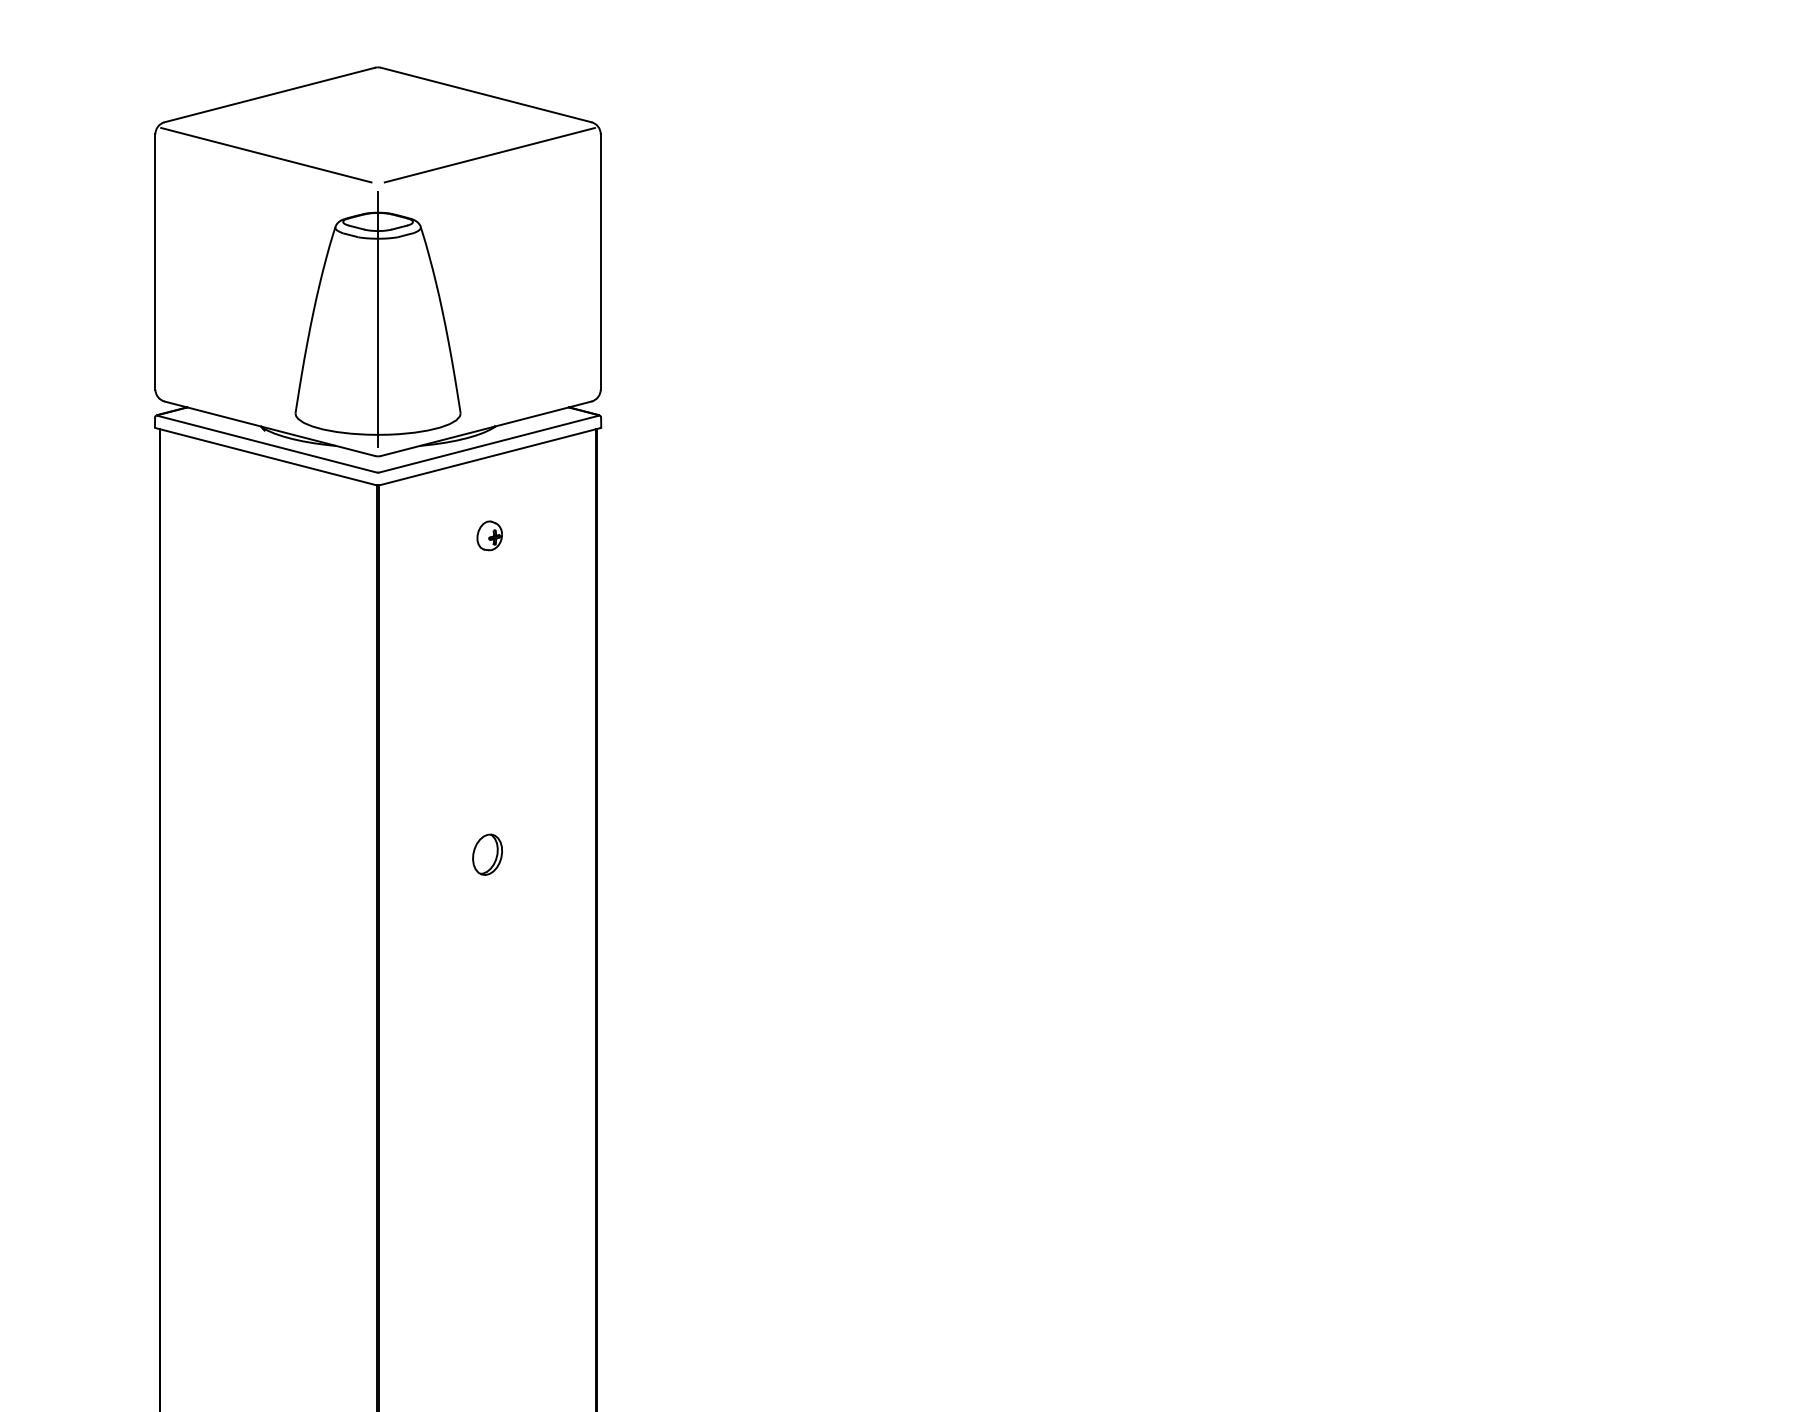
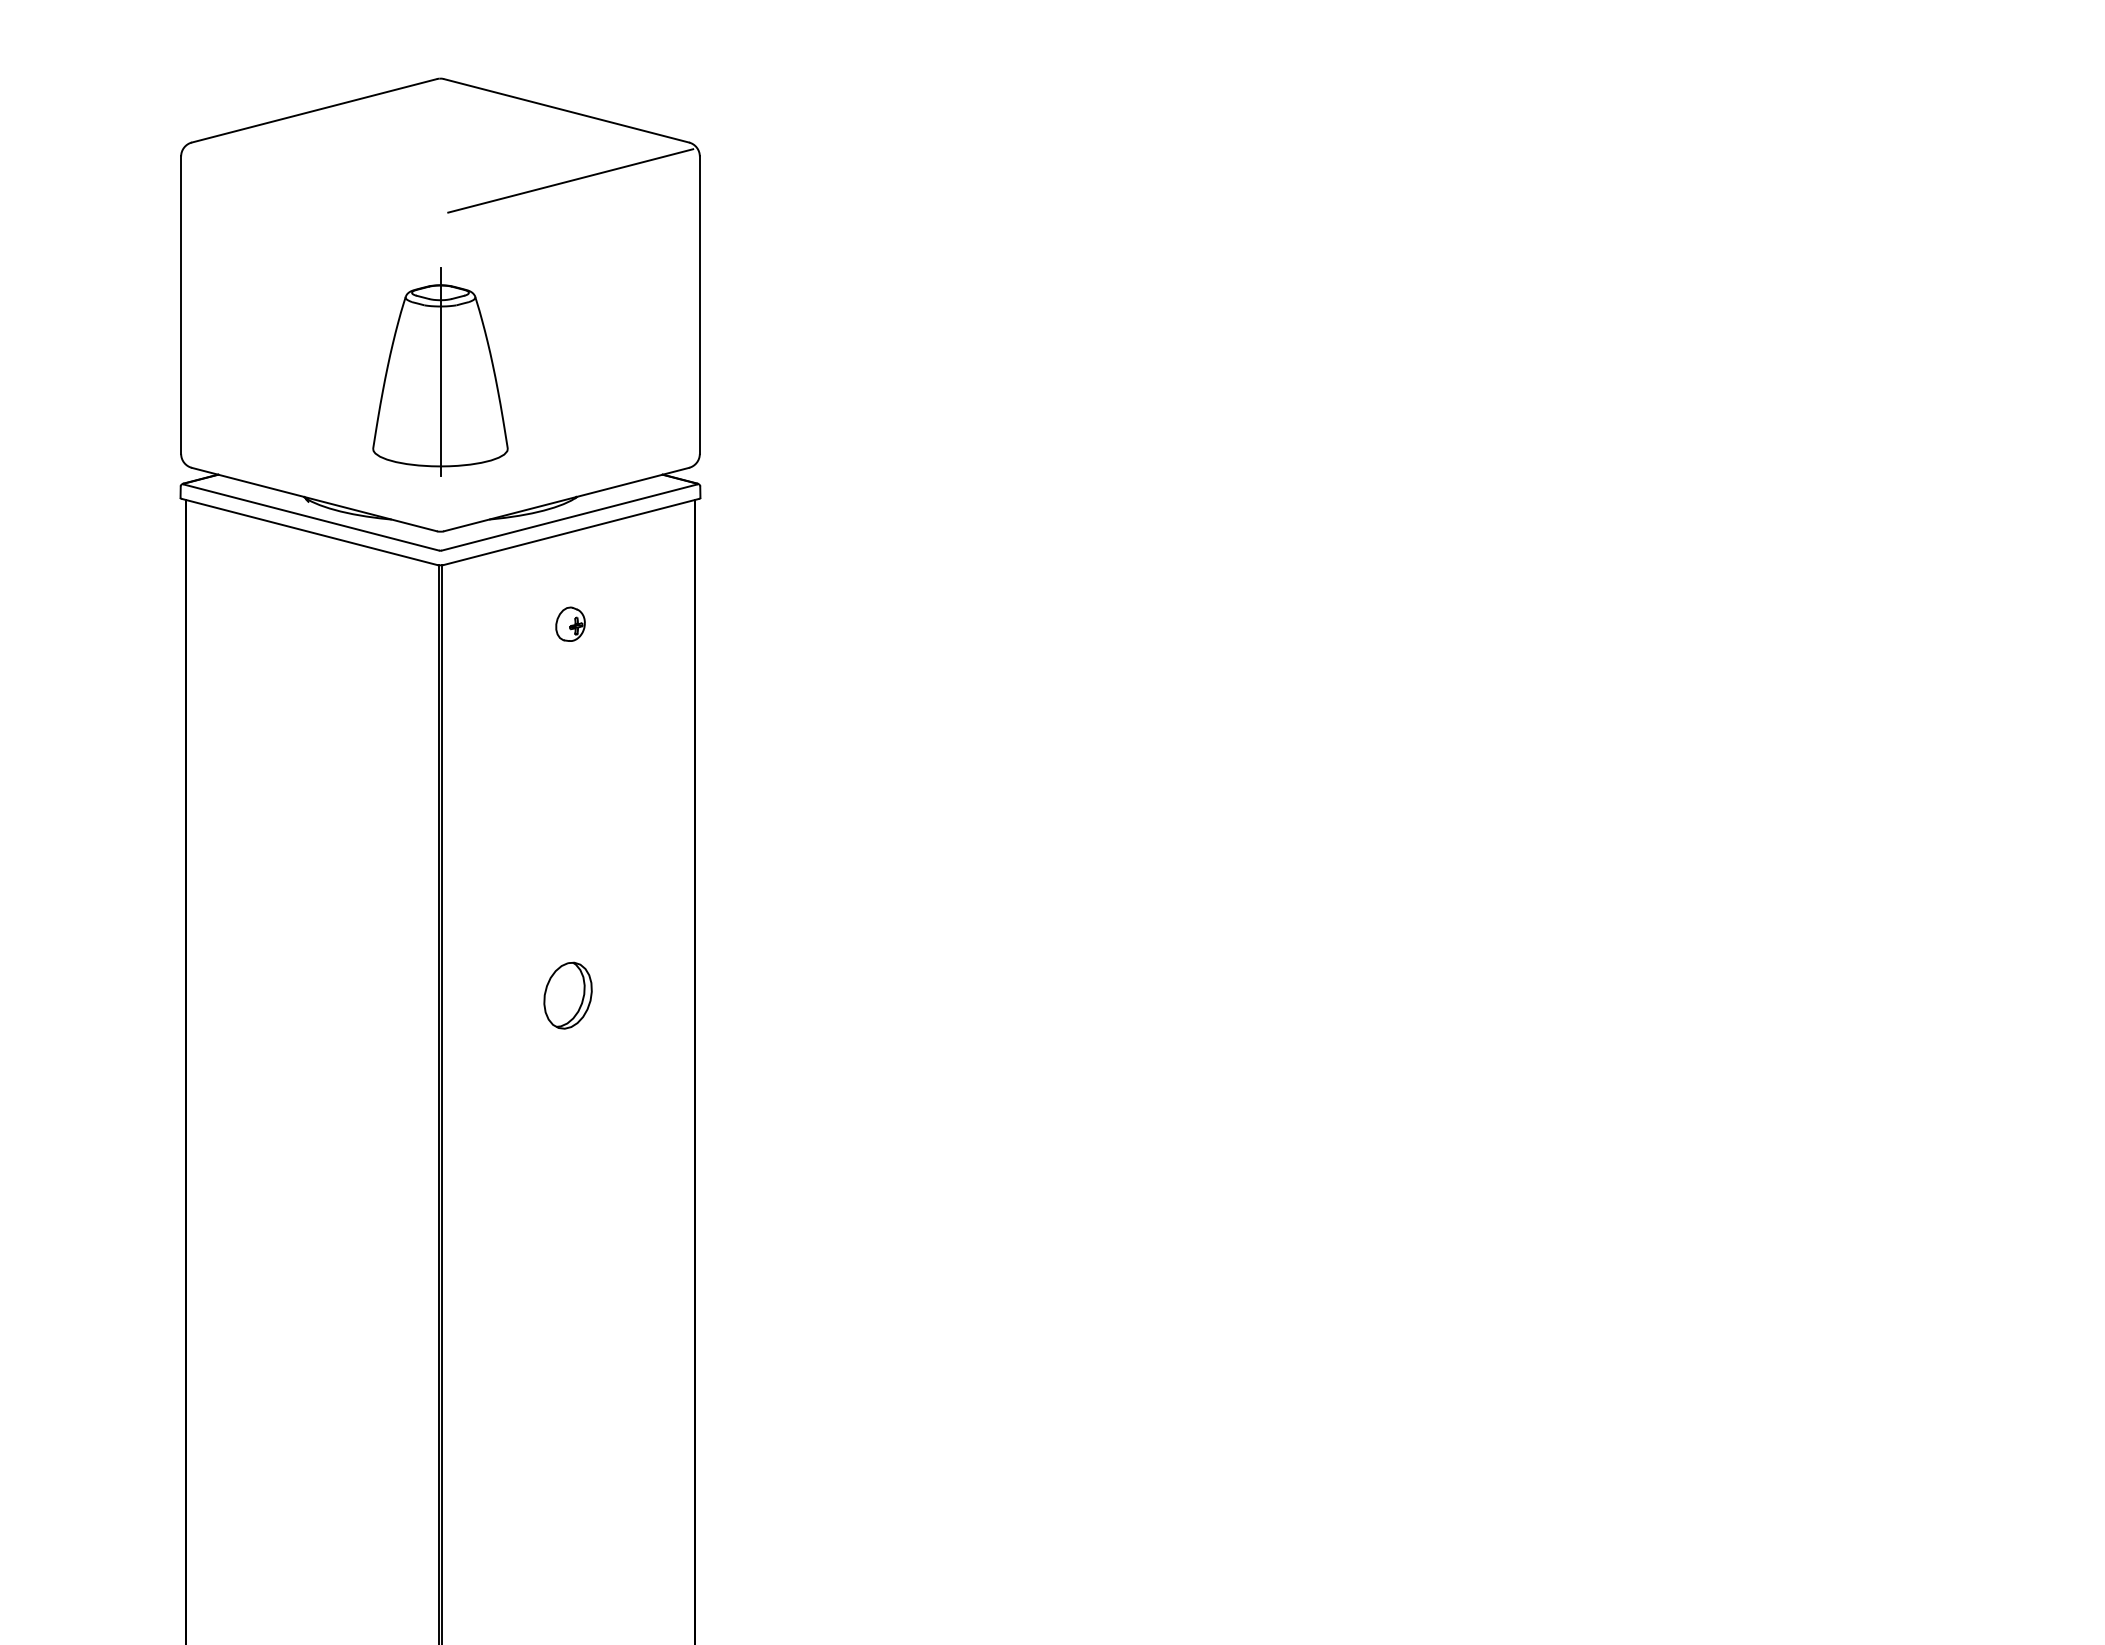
line: (265, 154) -> (309, 180), removed
part: (378, 319) -> (440, 372), size x0.7
part: (487, 854) -> (567, 995), size x1.4

